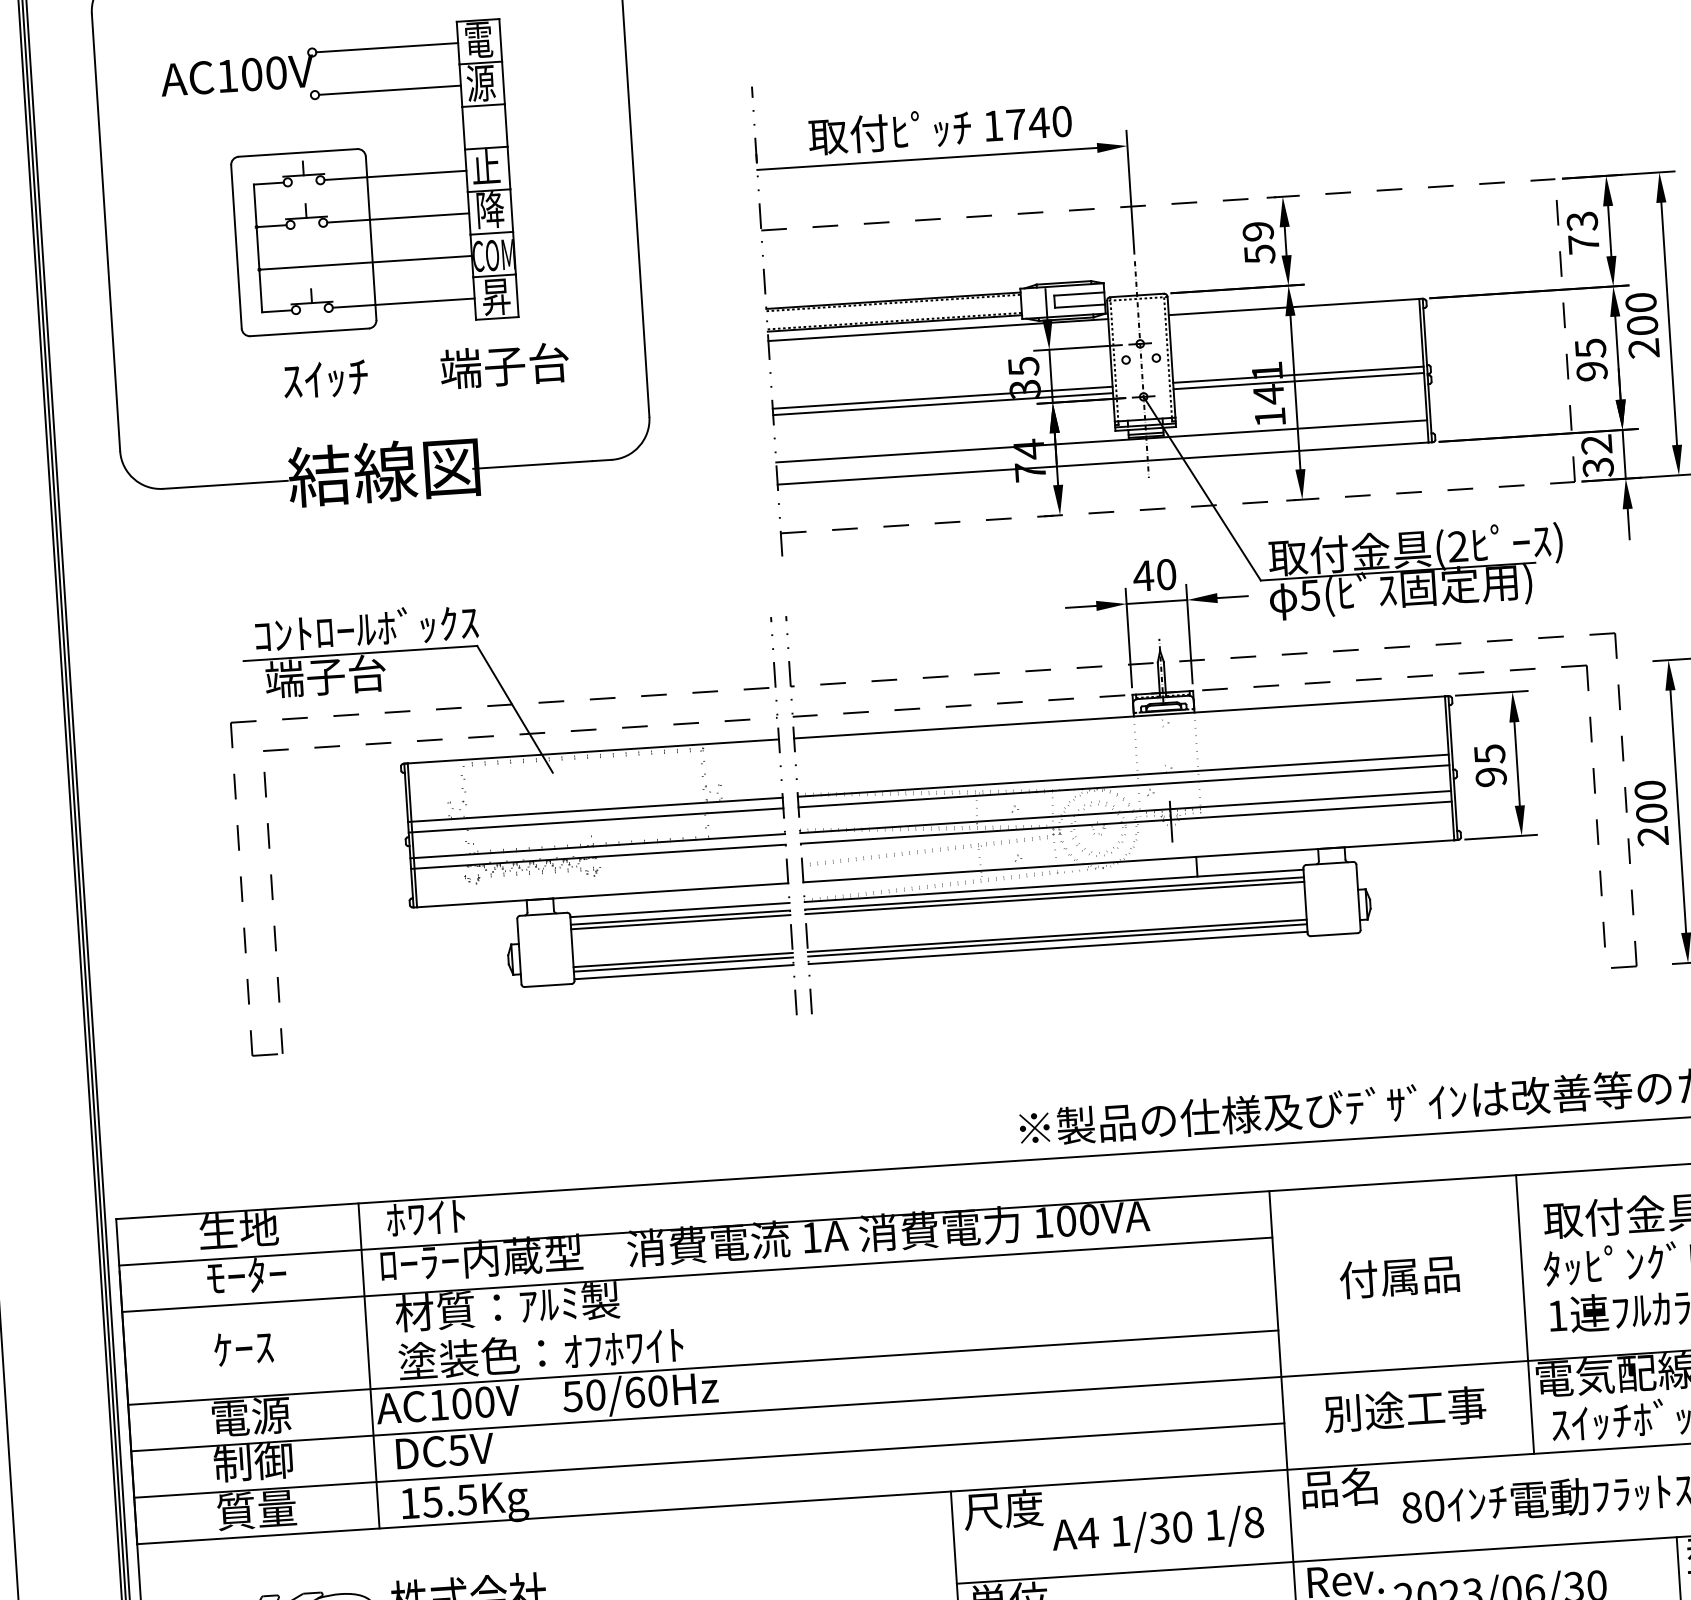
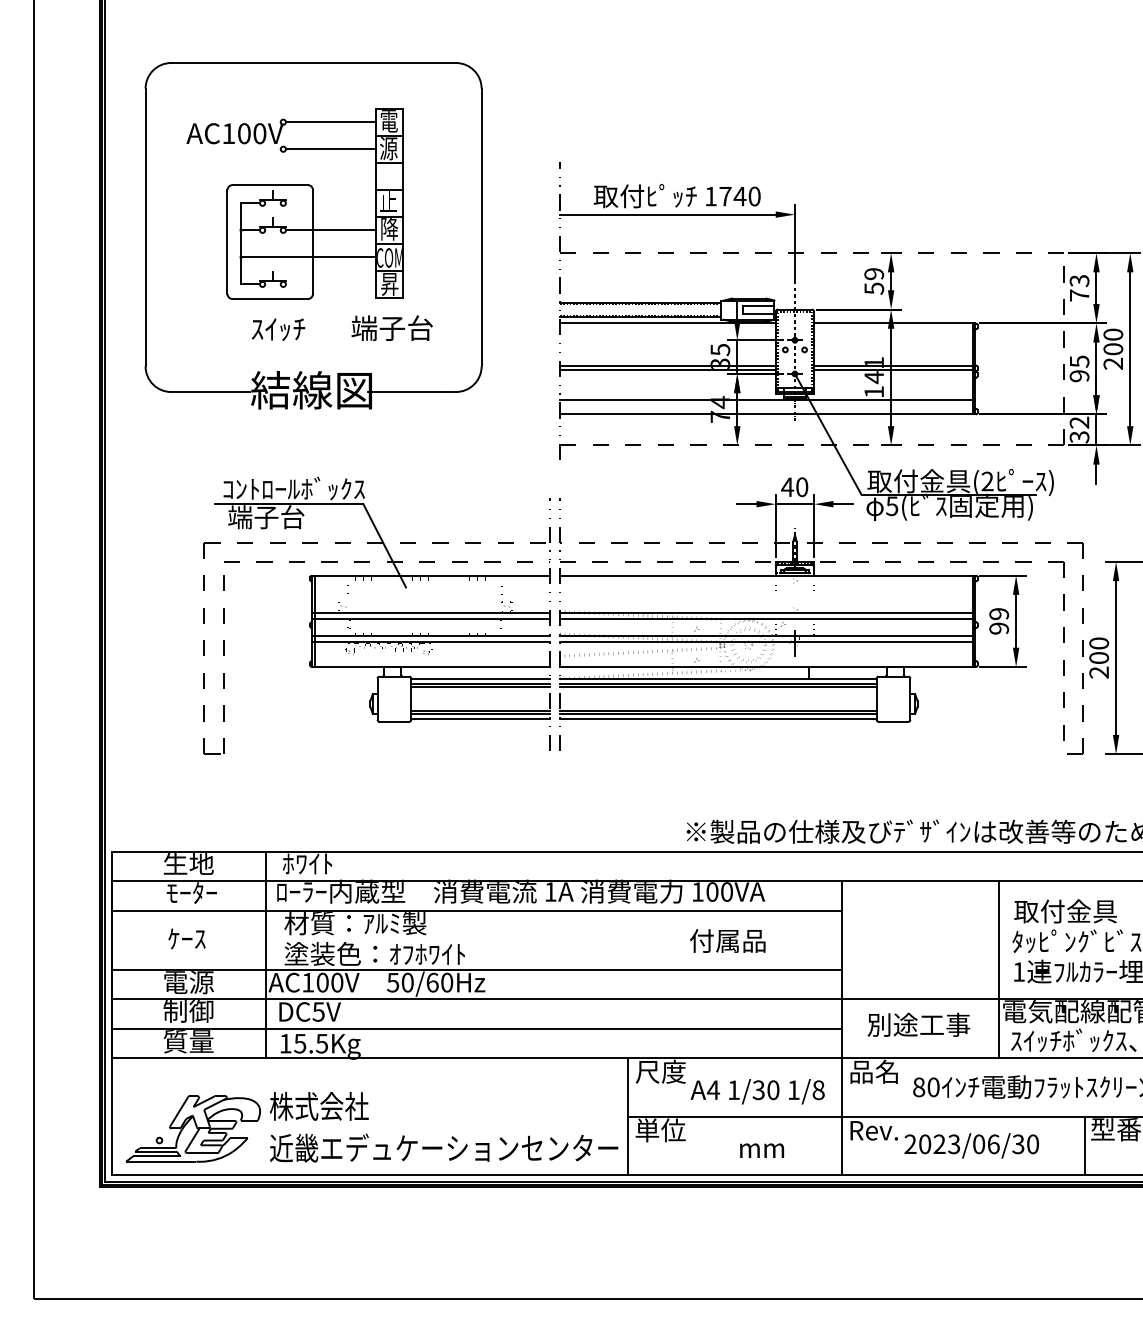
line: (394, 175) -> (330, 203), removed
line: (403, 303) -> (330, 284), removed
text: (1488, 755) -> (998, 614), 95 -> 99
text: (1399, 1276) -> (727, 940), moved

